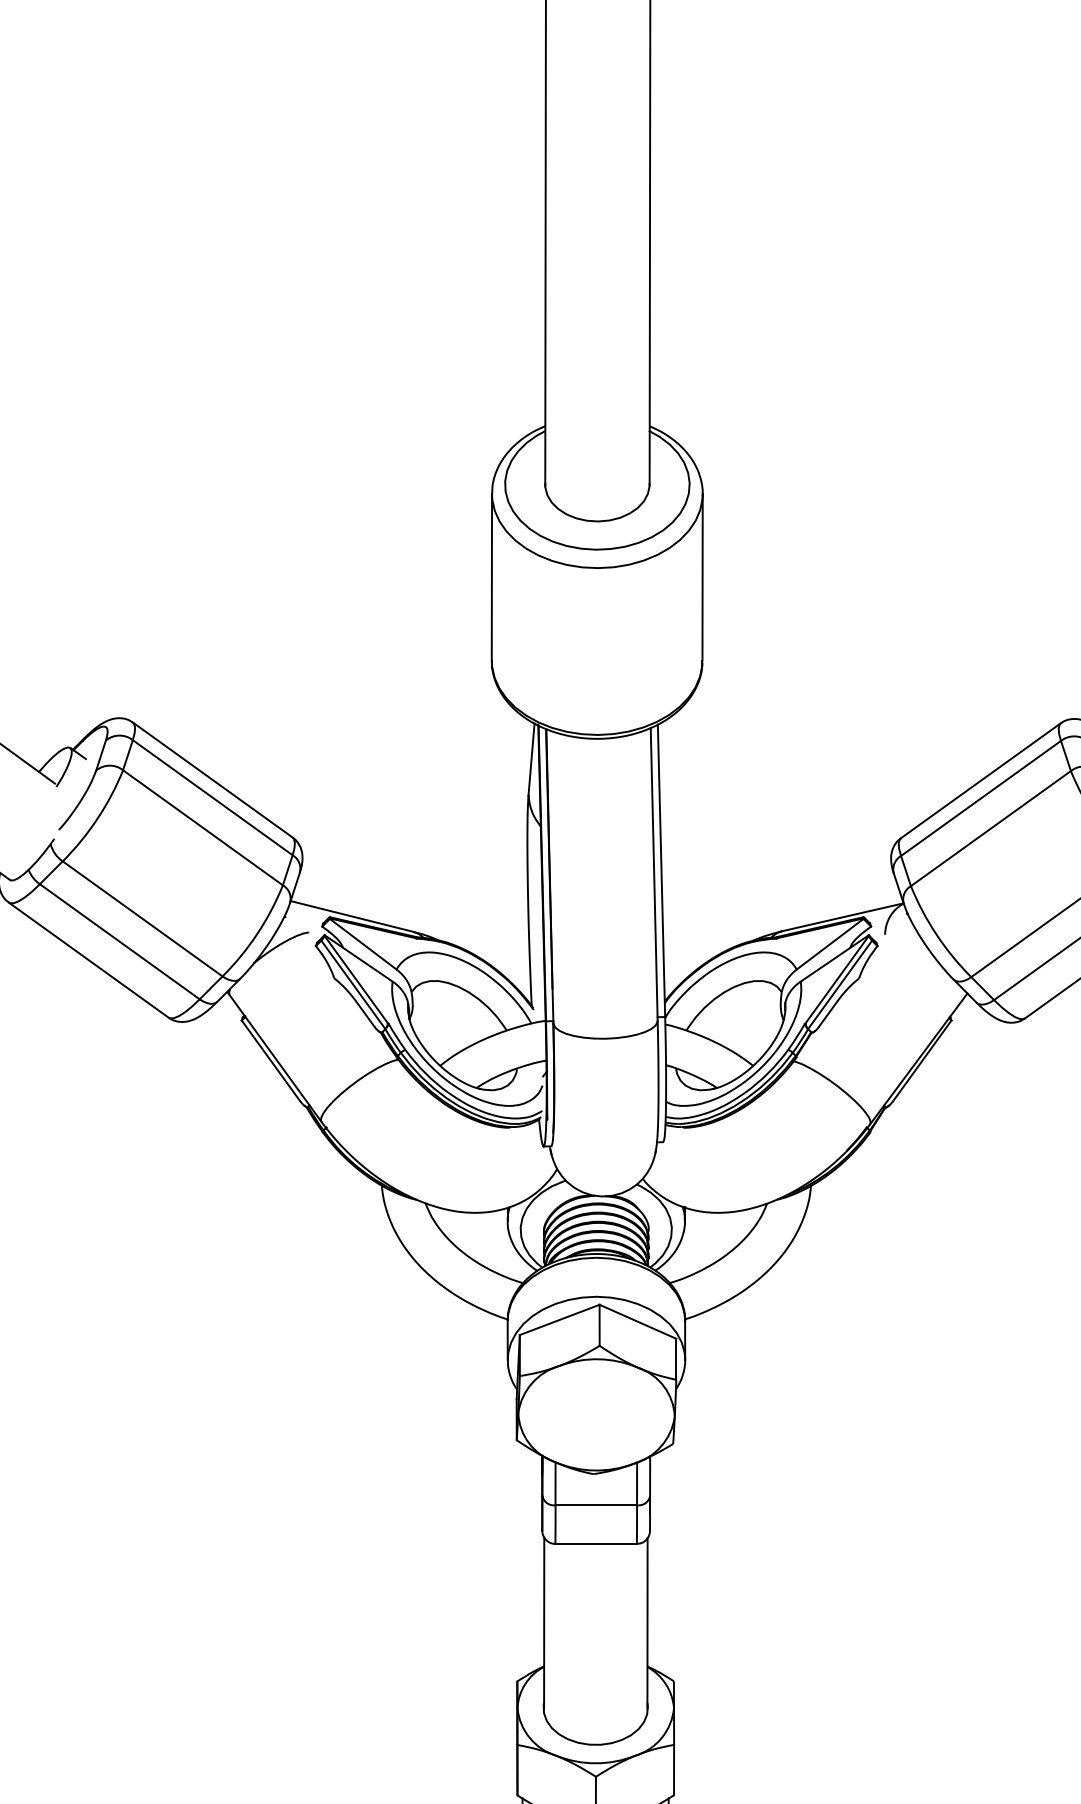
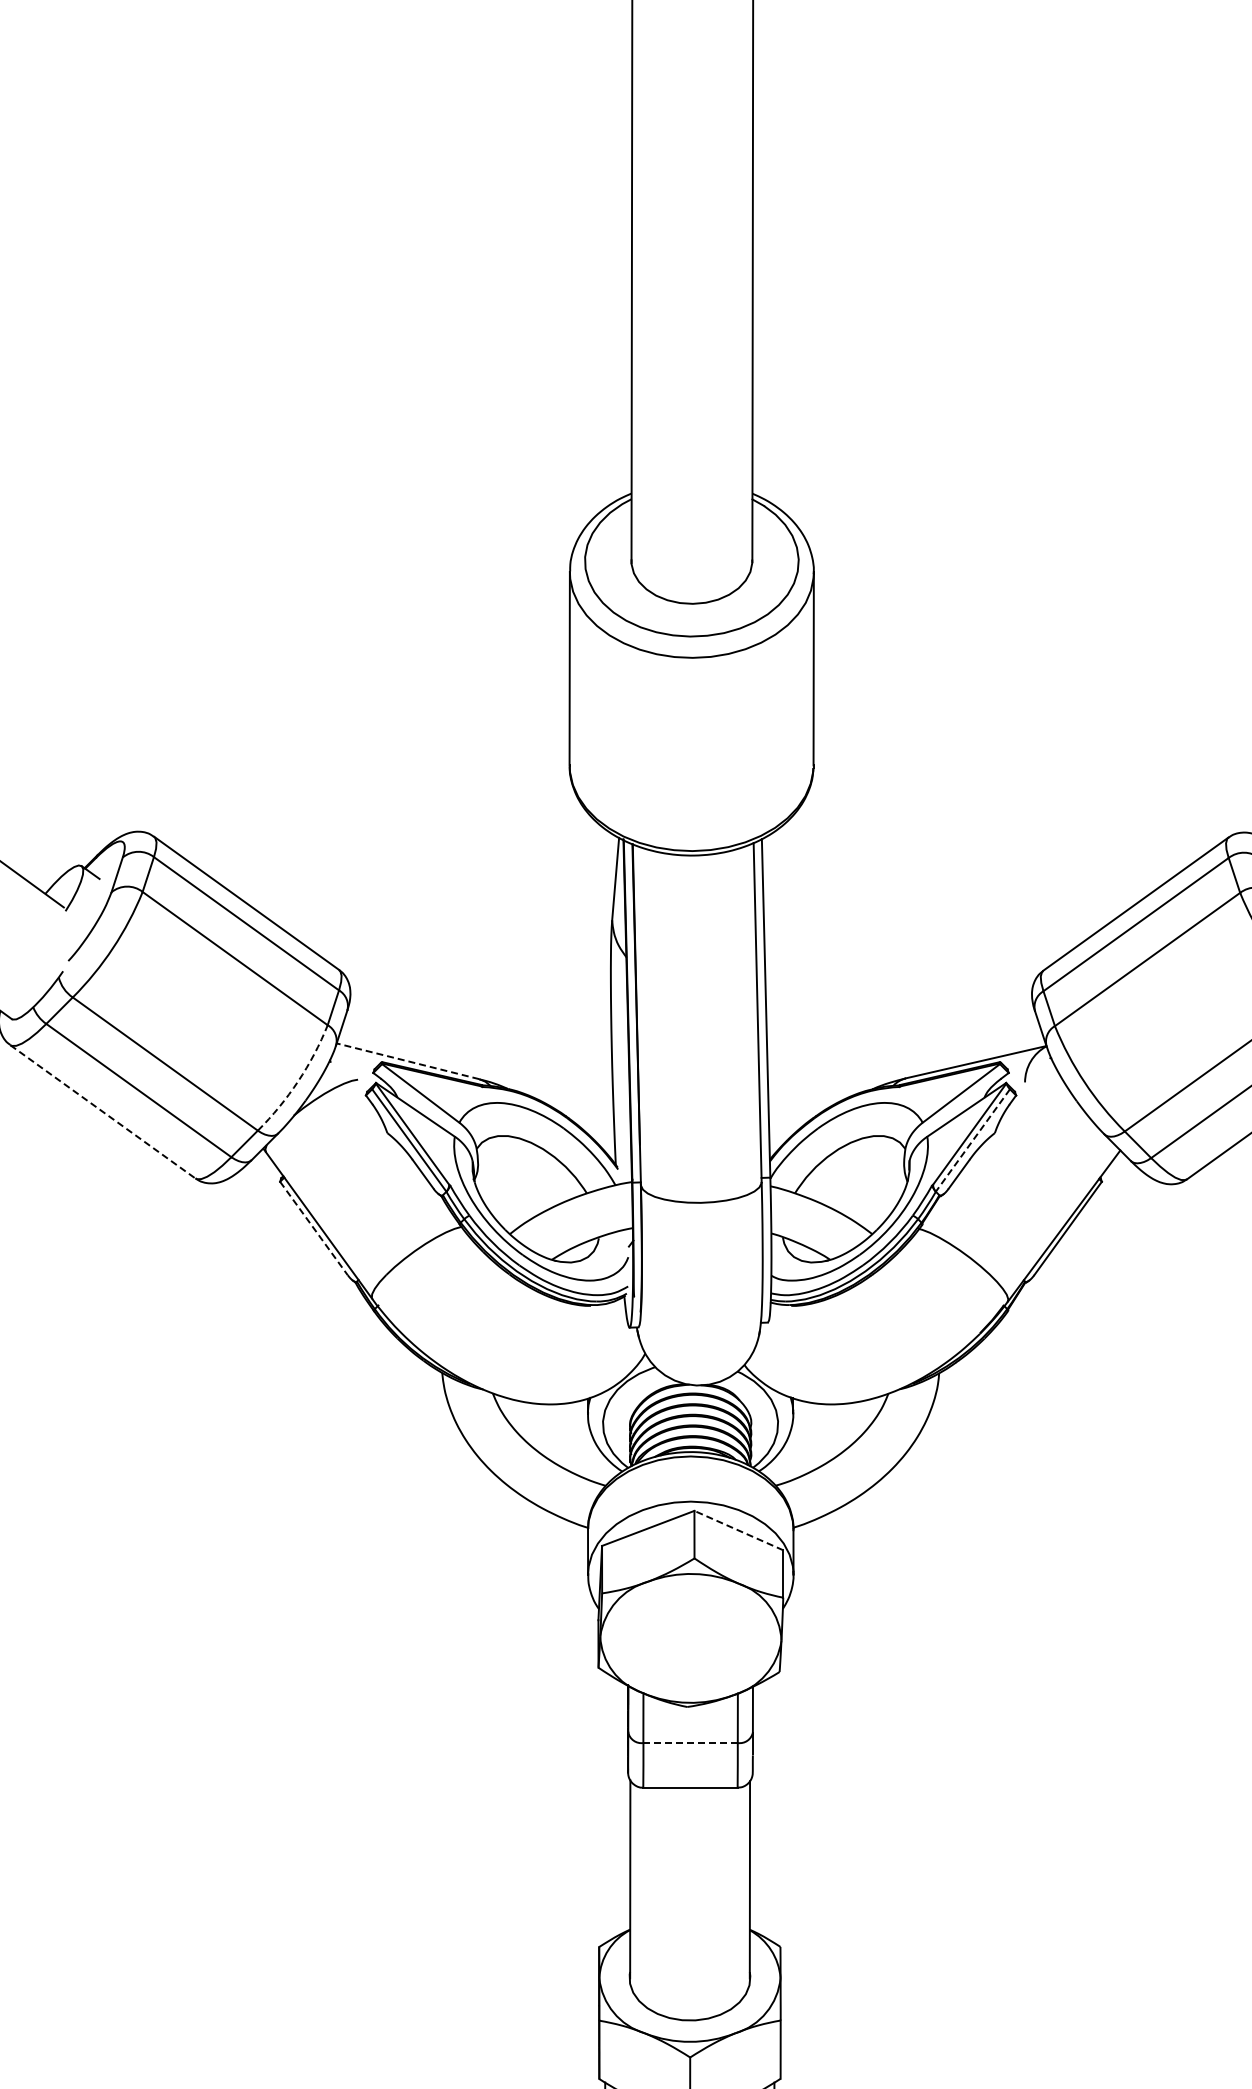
line: (351, 916) -> (407, 1061), solid -> dashed
arc: (257, 933) -> (298, 1081), solid -> dashed
line: (89, 960) -> (103, 1112), solid -> dashed
line: (839, 984) -> (972, 1140), solid -> dashed
line: (270, 1060) -> (313, 1228), solid -> dashed
line: (637, 1321) -> (738, 1530), solid -> dashed
line: (597, 1505) -> (691, 1743), solid -> dashed

